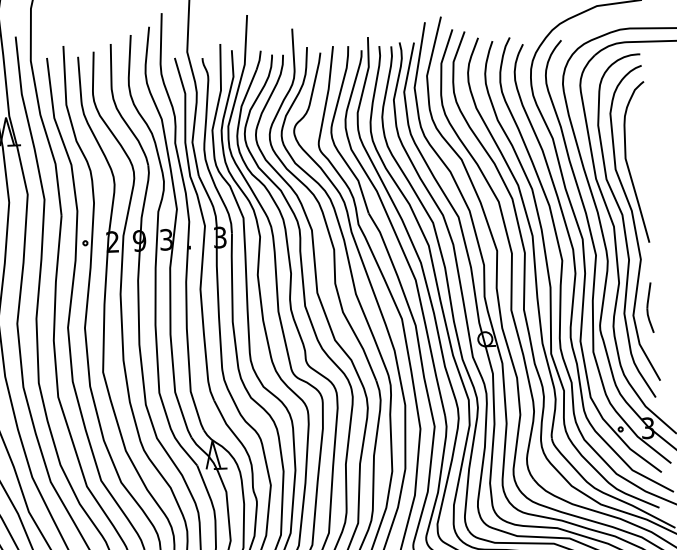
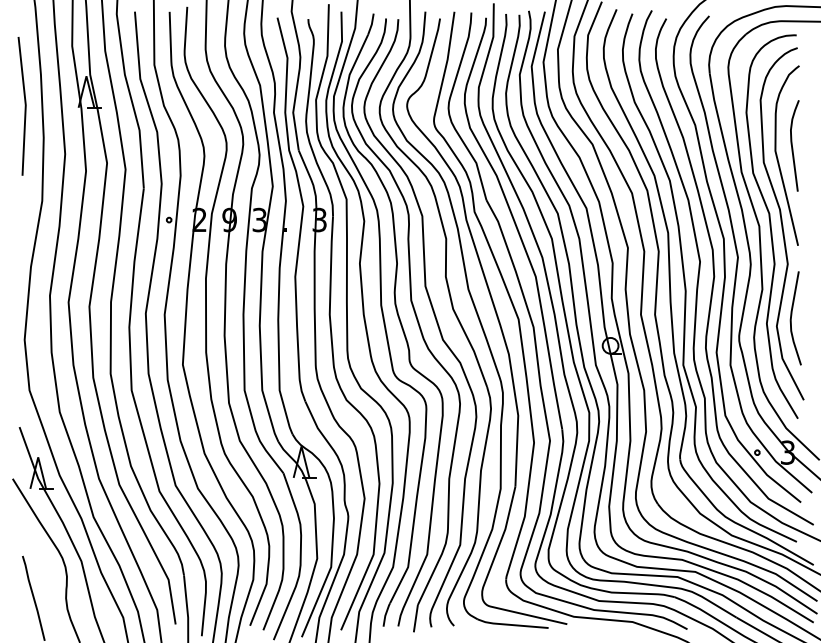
curve: (640, 153) -> (792, 145), added
part: (649, 307) -> (795, 318), size x1.67

